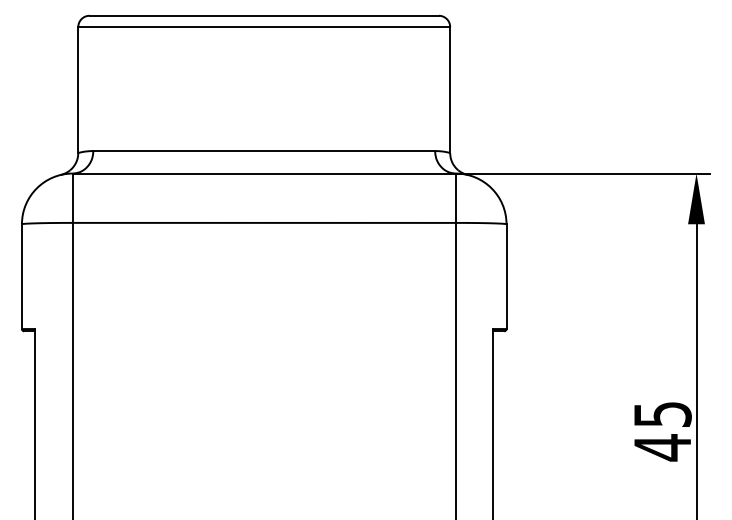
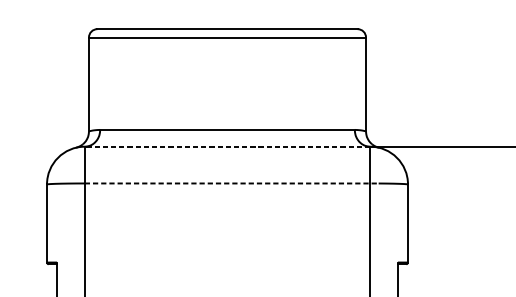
line: (264, 173) -> (227, 146), solid -> dashed
line: (270, 222) -> (232, 183), solid -> dashed

